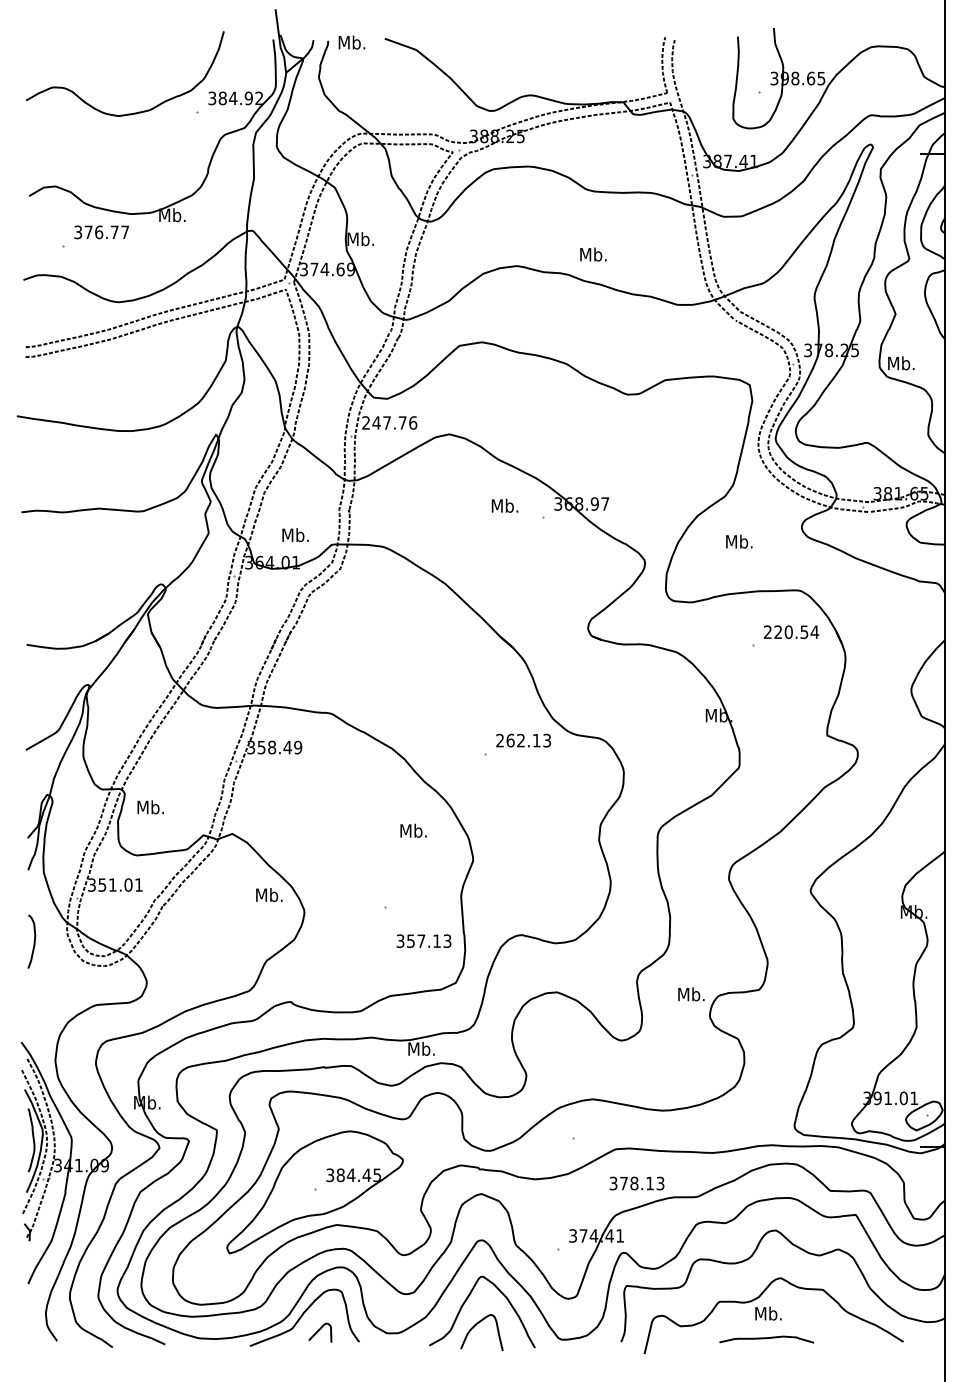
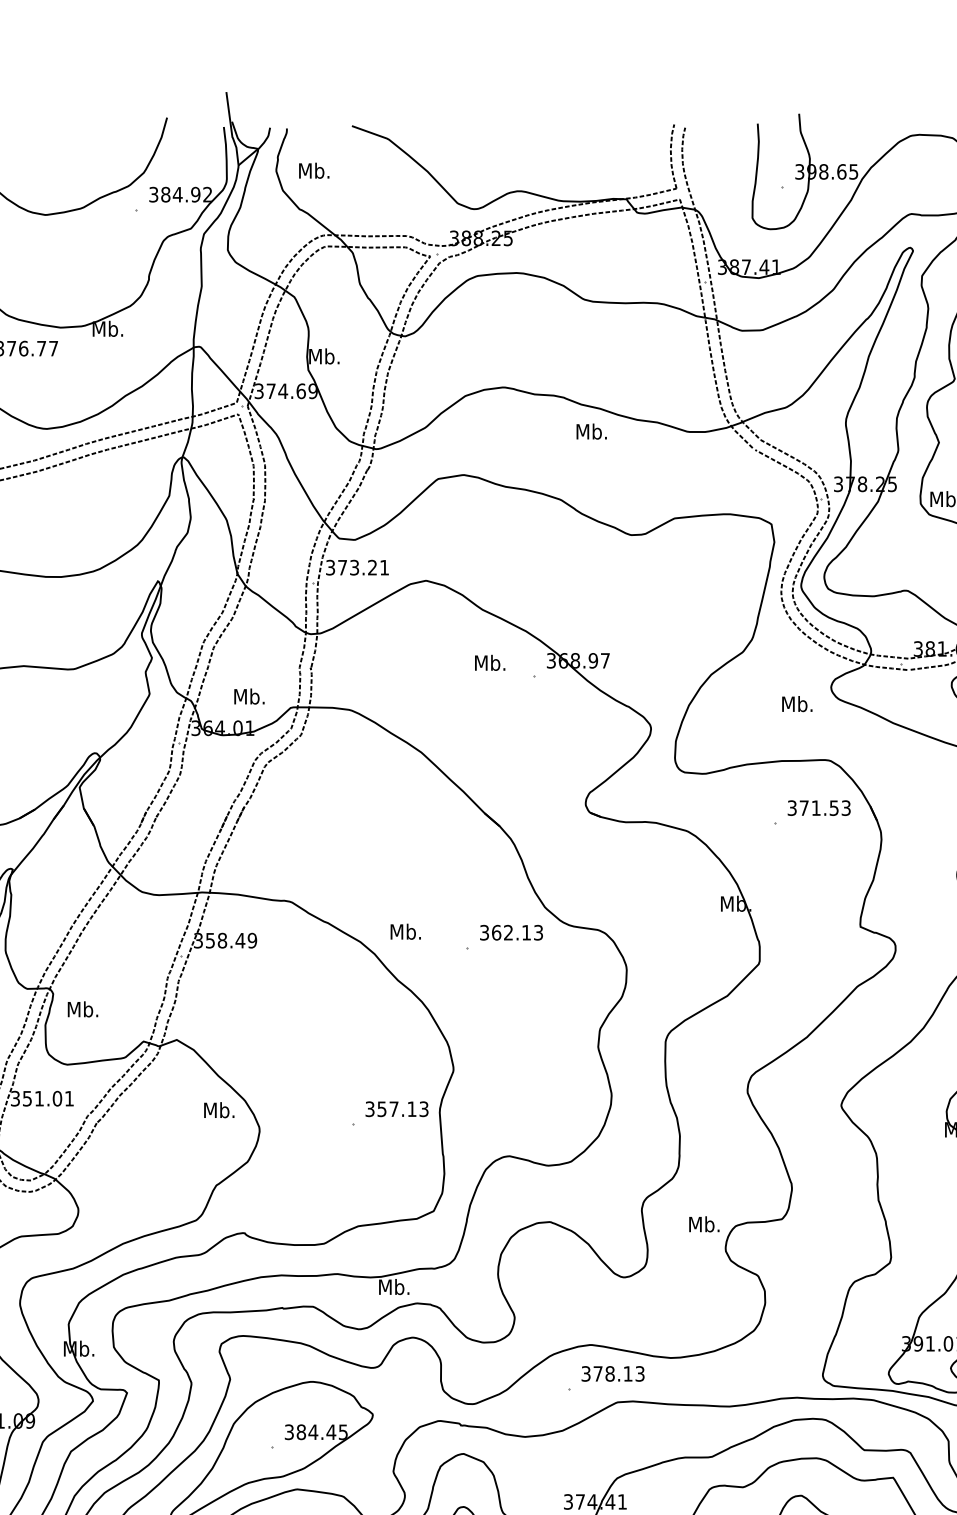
text: (351, 42) -> (313, 170), moved
text: (593, 254) -> (591, 431), moved
text: (389, 422) -> (357, 567), 247.76 -> 373.21
text: (739, 541) -> (797, 703), moved
text: (791, 632) -> (819, 808), 220.54 -> 371.53
text: (499, 740) -> (483, 932), 262.13 -> 362.13
text: (413, 830) -> (405, 931), moved
text: (423, 940) -> (396, 1108), moved
text: (636, 1183) -> (612, 1373), moved

